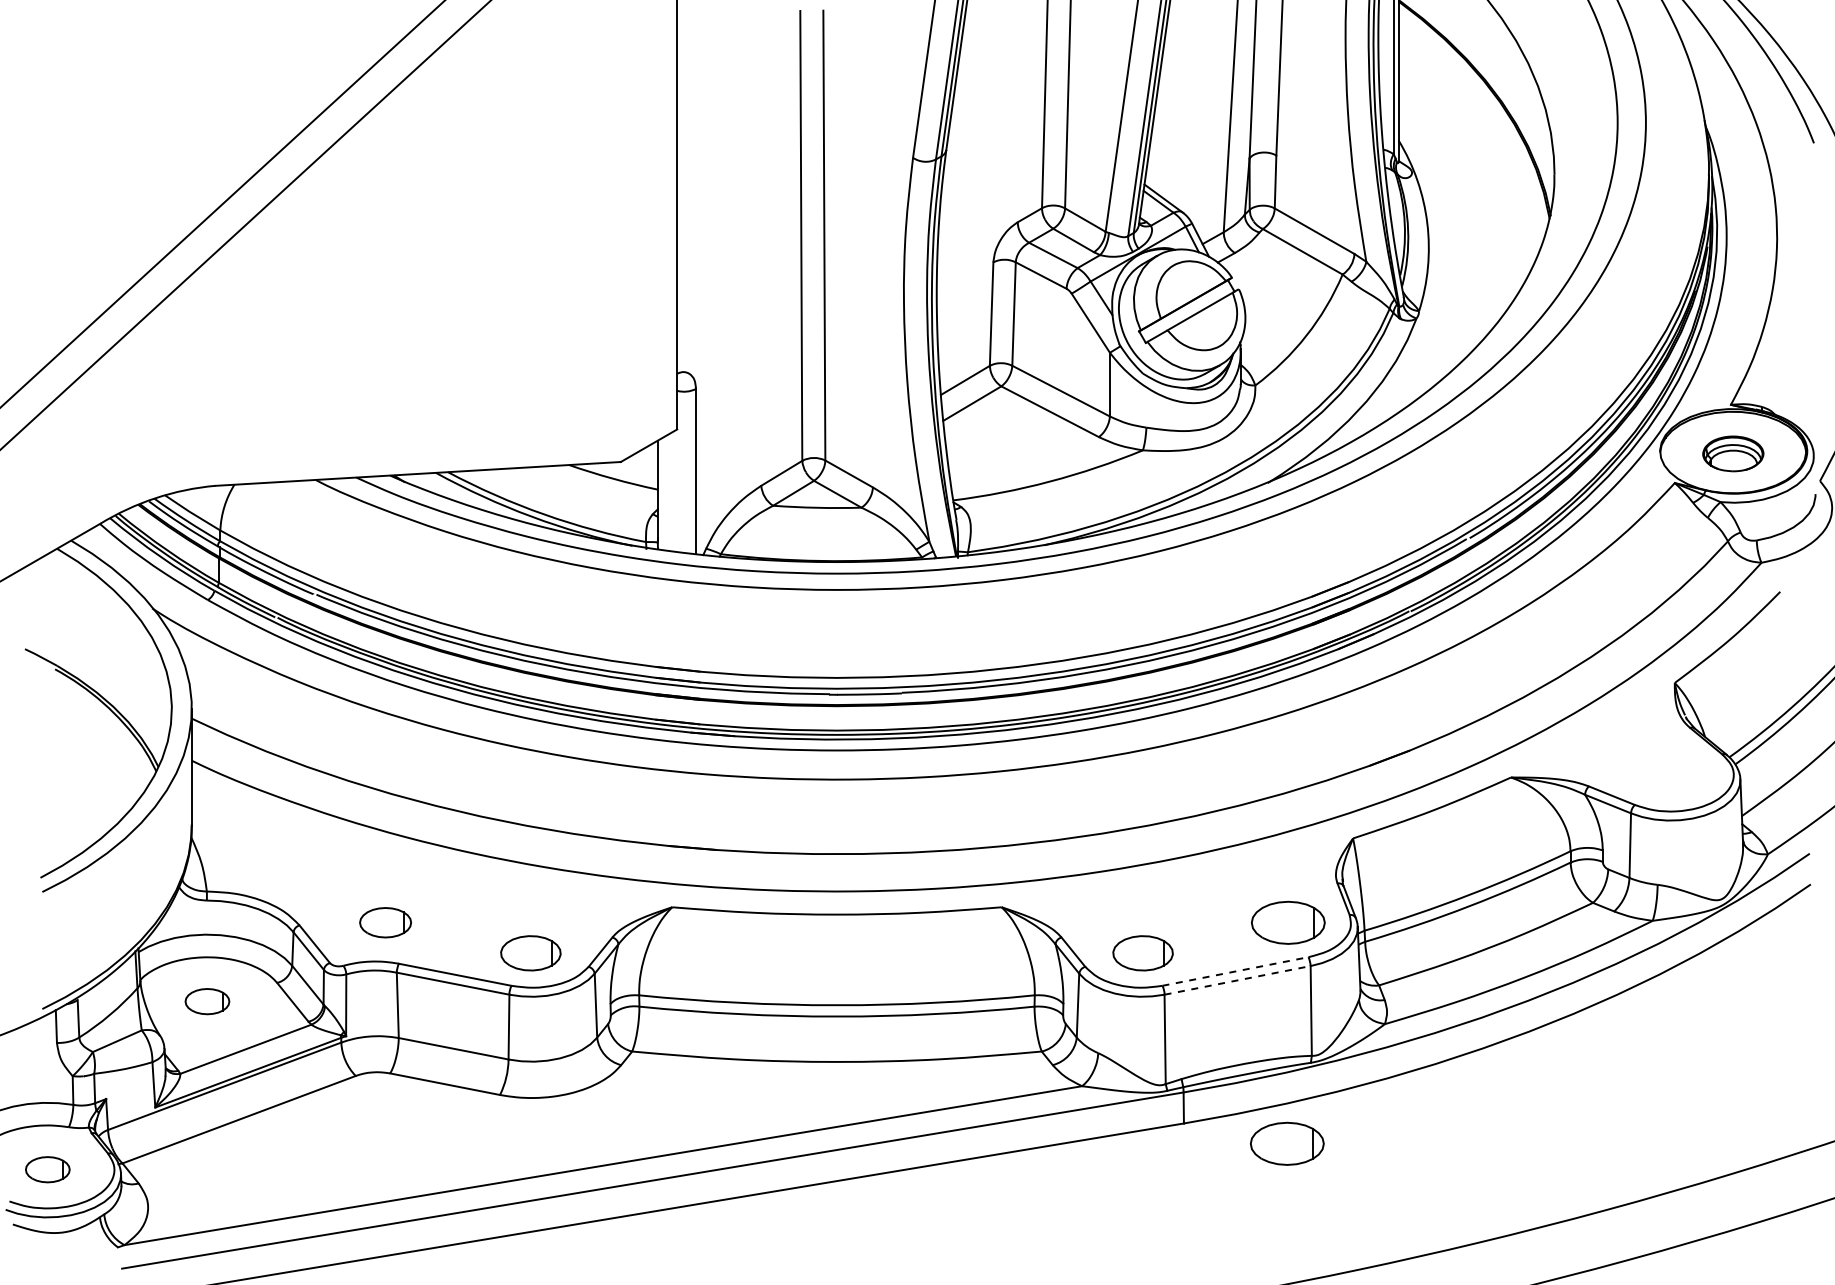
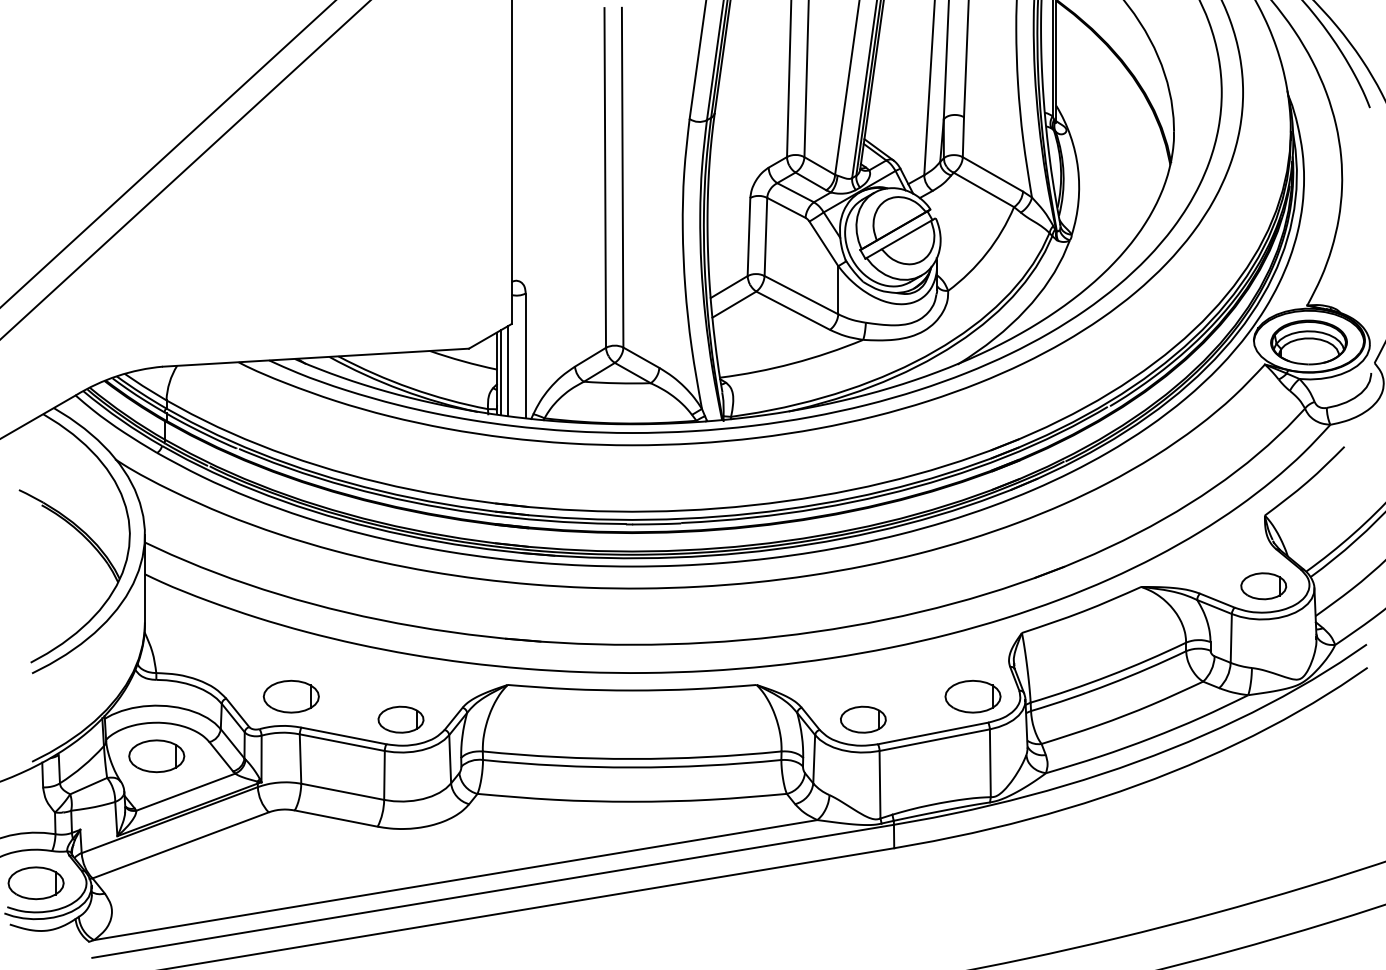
part: (1733, 453) -> (1309, 342), size x1.67
line: (672, 491) -> (507, 370), added
line: (662, 493) -> (500, 372), added
part: (1672, 776) -> (1263, 586), added
part: (385, 922) -> (291, 696), size x1.43
line: (1235, 971) -> (933, 733), dashed -> solid
line: (1238, 980) -> (935, 740), dashed -> solid
part: (207, 1001) -> (156, 756), size x1.67
part: (1287, 1143) -> (972, 863), removed
part: (47, 1169) -> (35, 882), size x1.67

